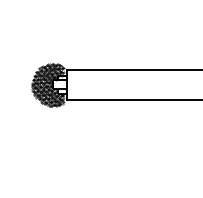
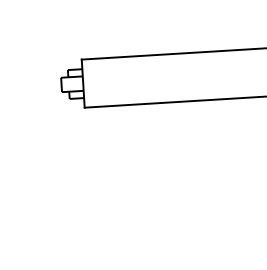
hatch: (47, 84) -> (52, 84), removed

